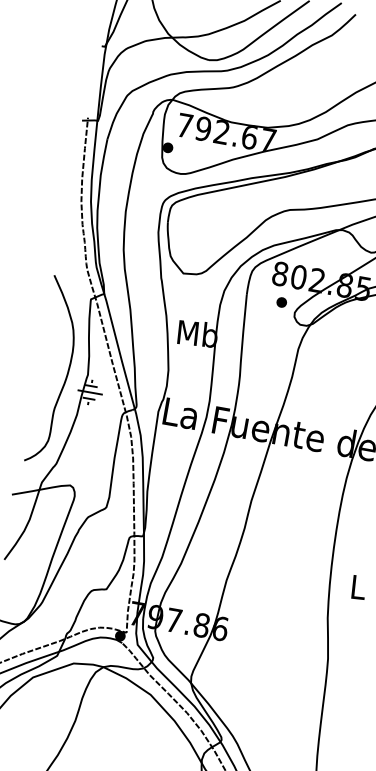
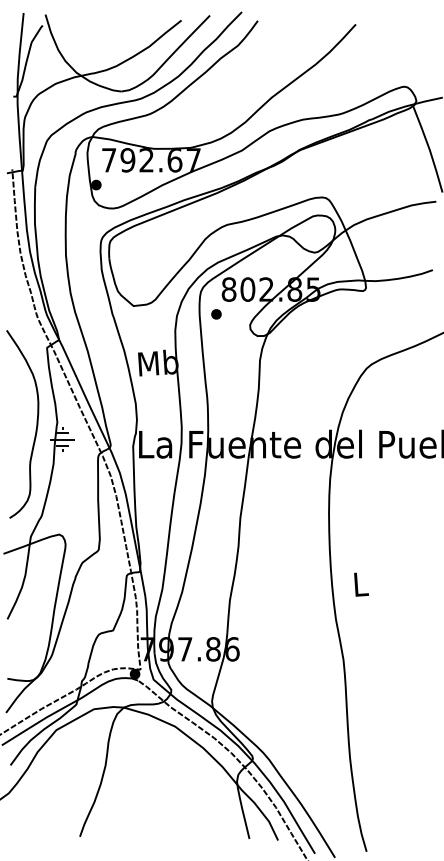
part: (281, 302) -> (216, 314), moved

